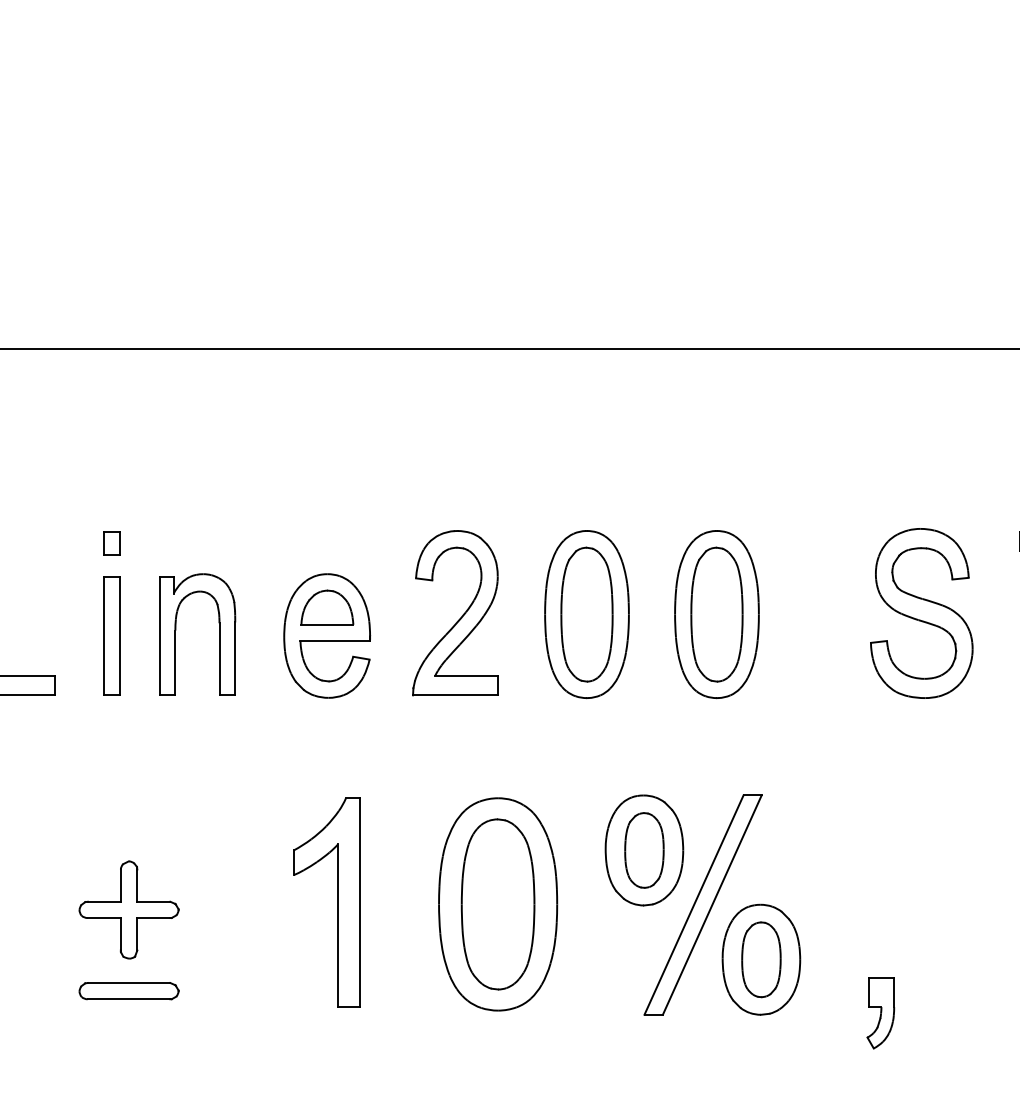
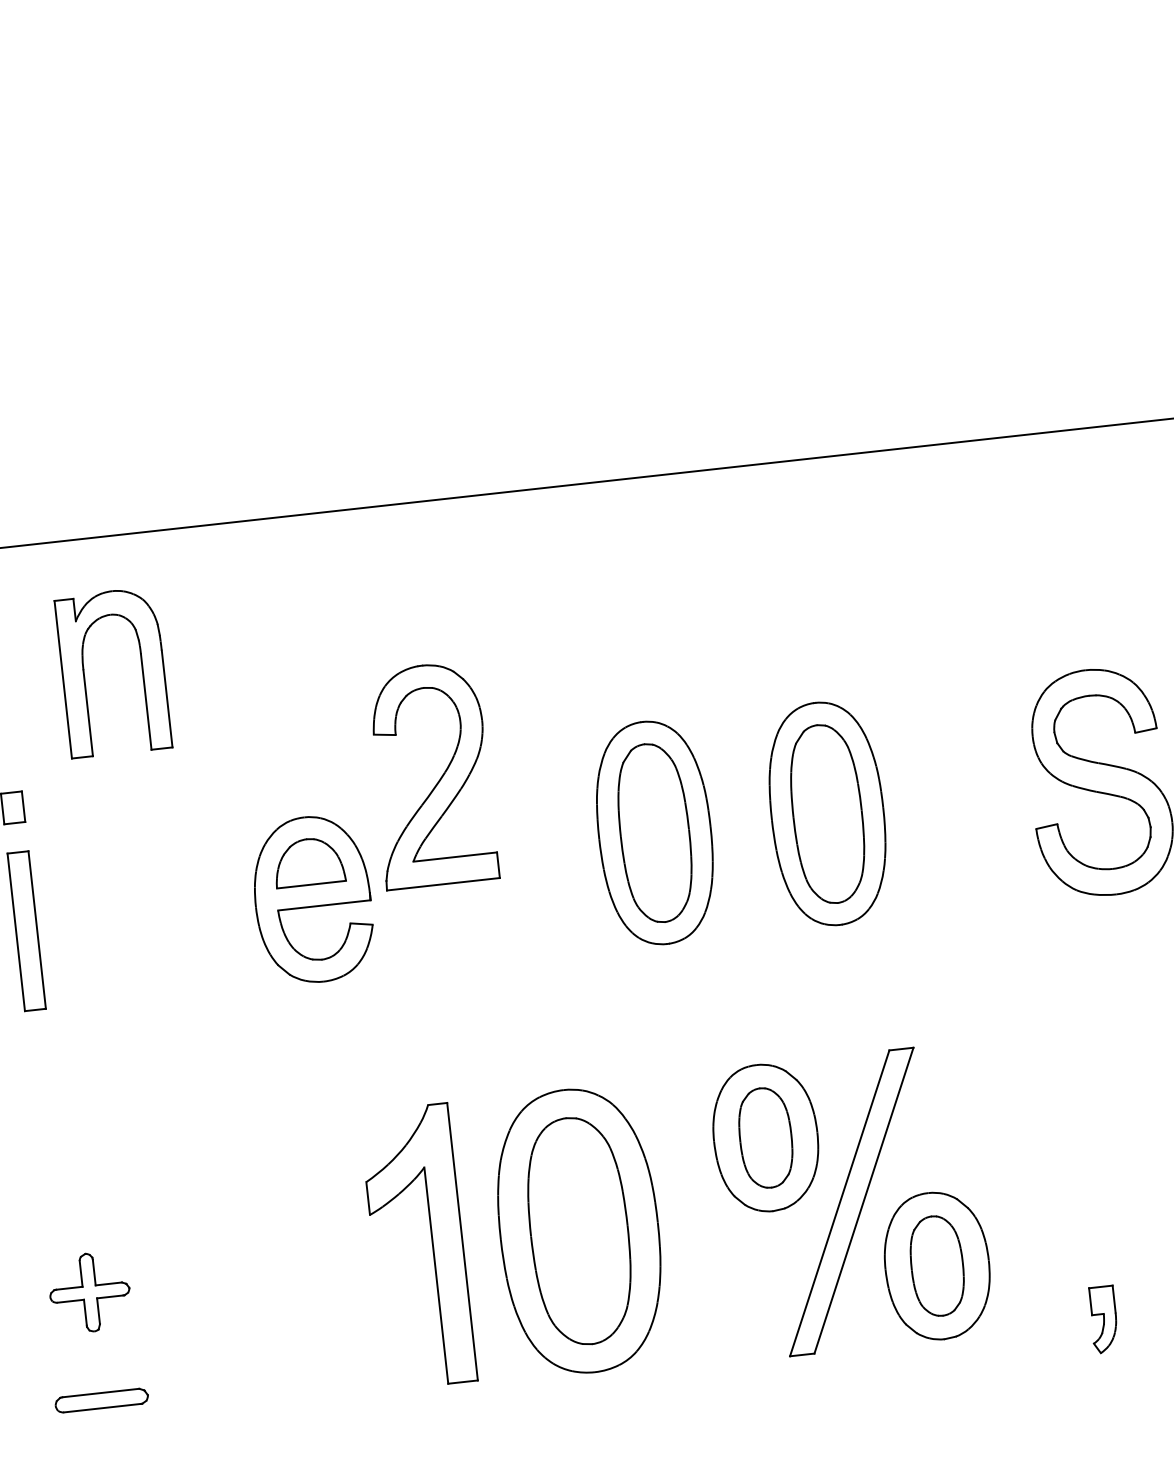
part: (460, 617) -> (438, 780), moved
part: (176, 630) -> (84, 669), moved
part: (337, 902) -> (432, 1244), moved
part: (128, 909) -> (89, 1292), size x0.6
part: (128, 991) -> (101, 1401), size x0.7
part: (880, 1013) -> (1103, 1319), size x0.7

